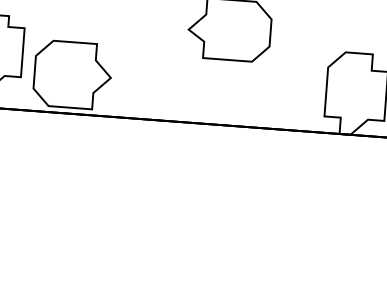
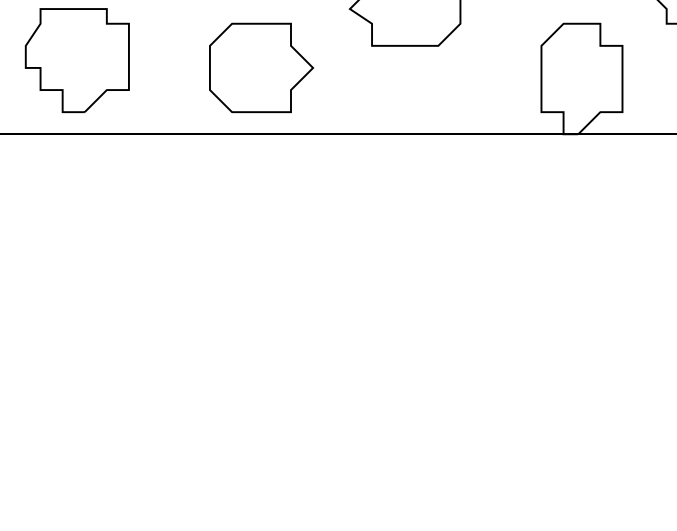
part: (72, 74) -> (261, 67), moved

